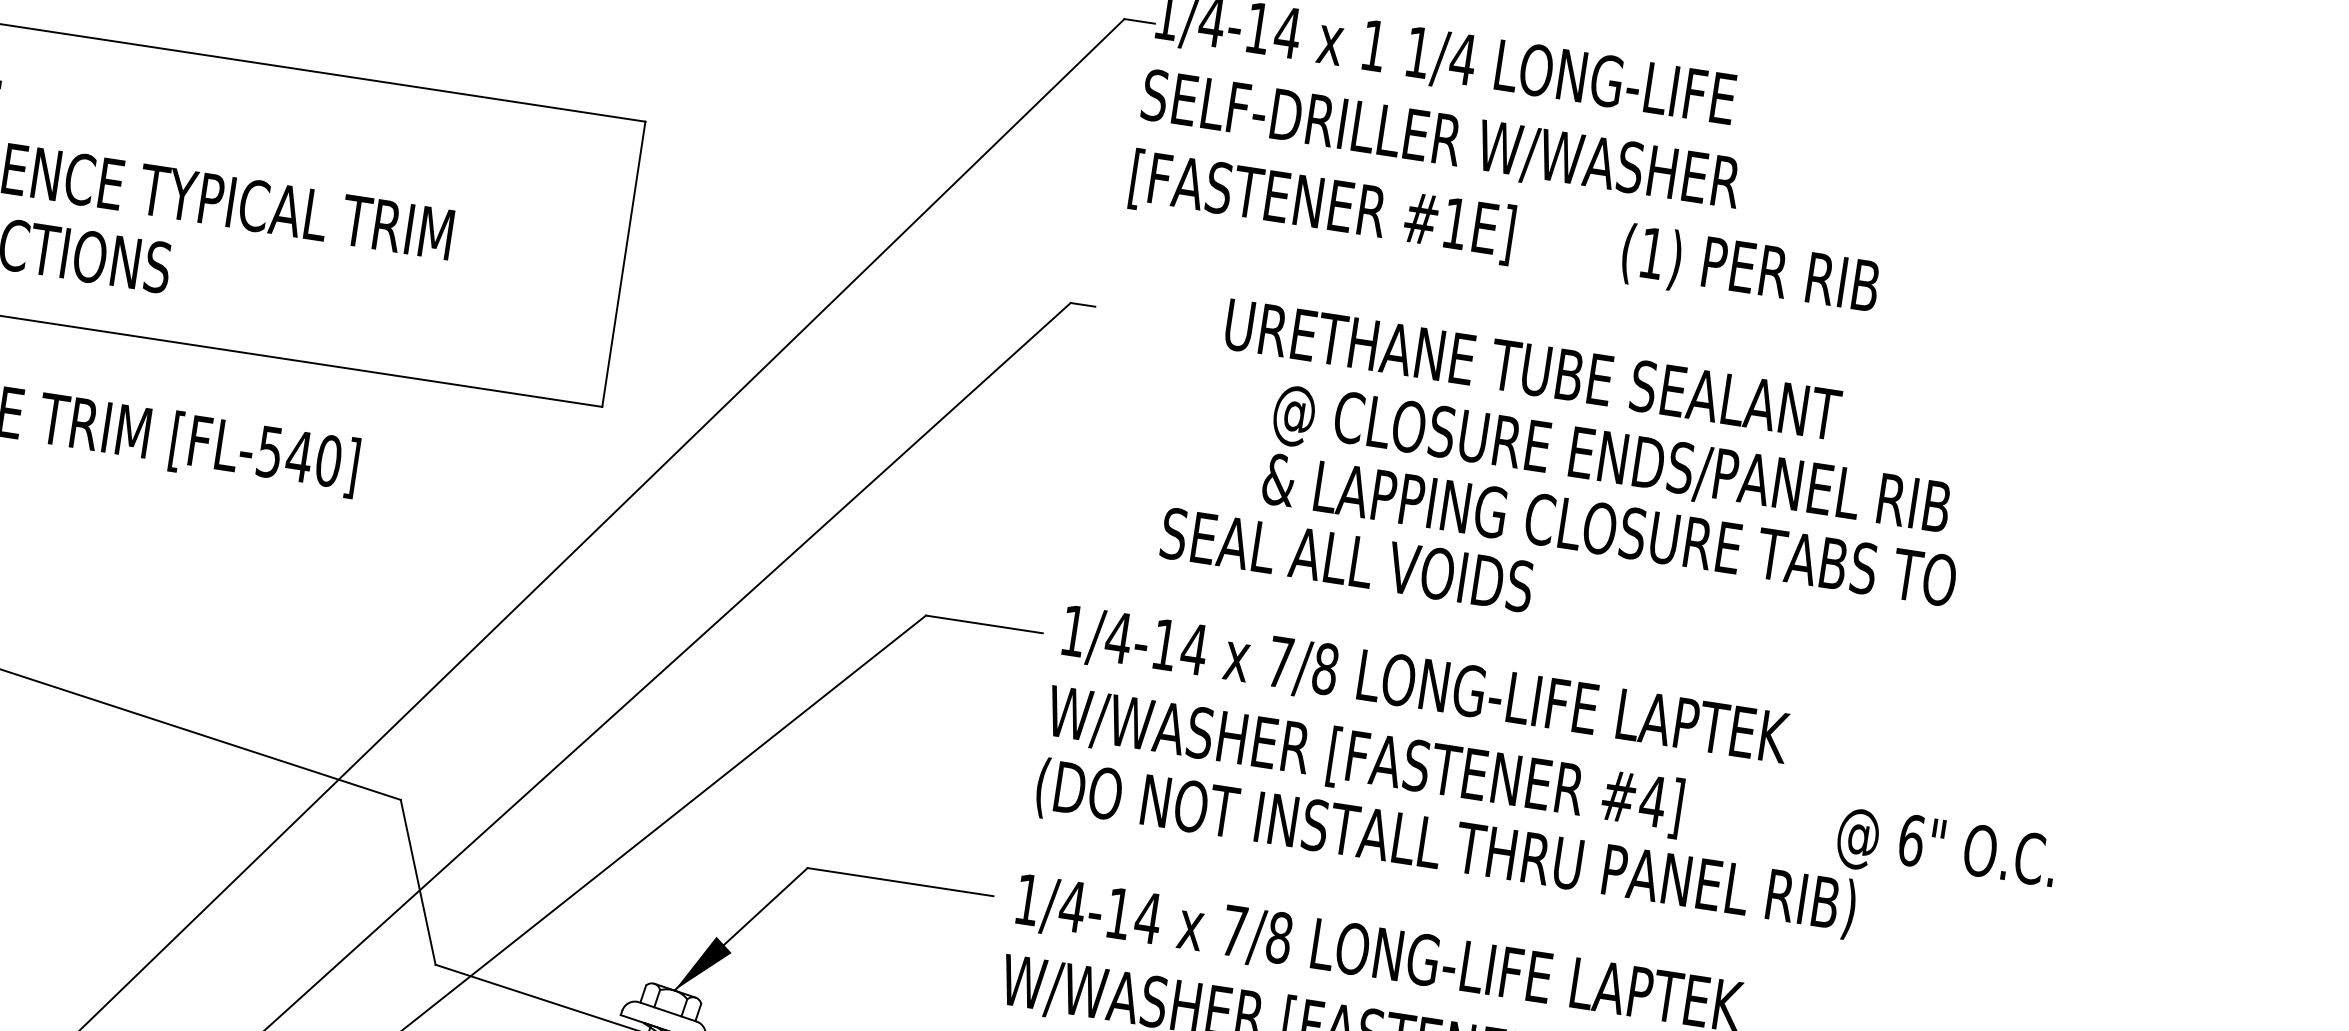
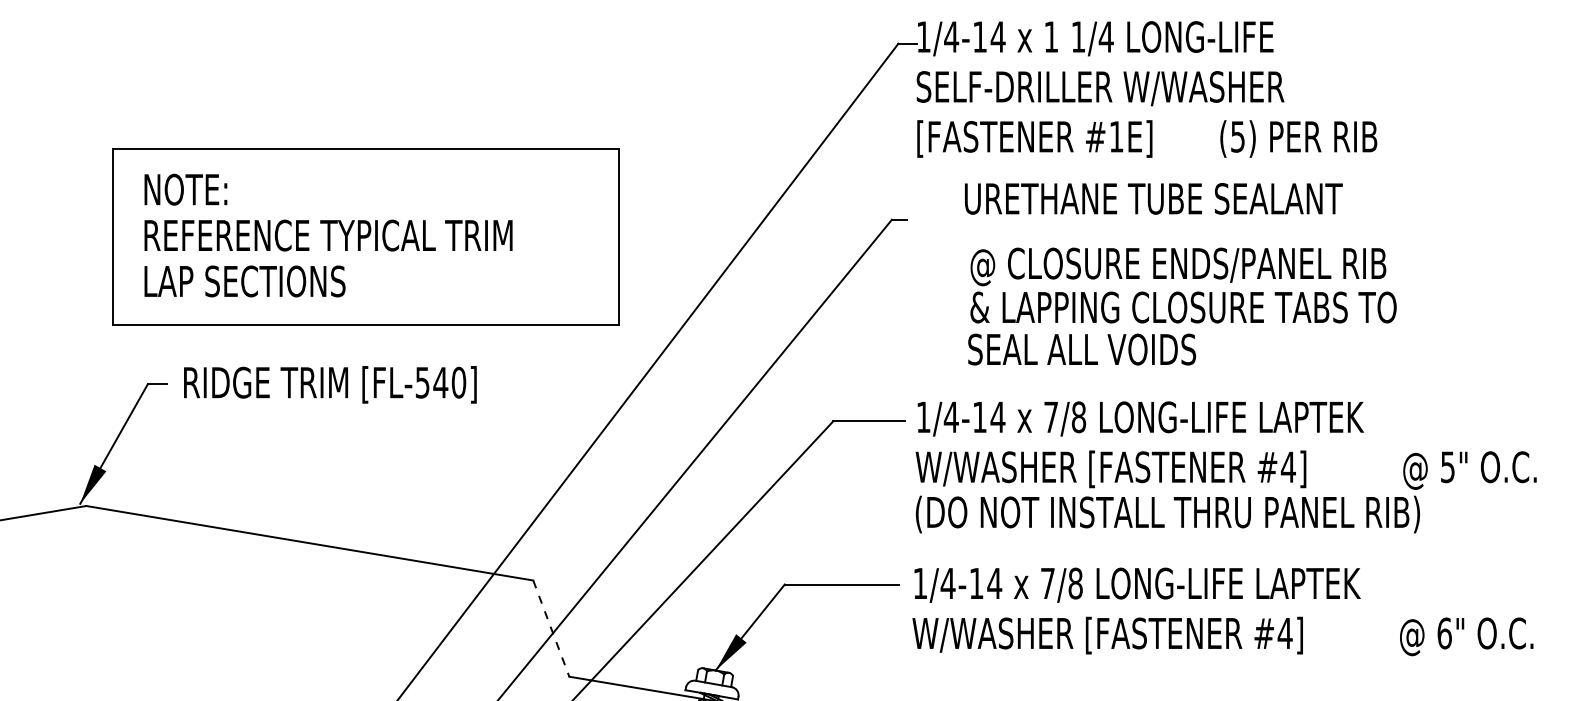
text: (1651, 252) -> (1237, 136), (1) -> (5)
text: (1532, 369) -> (1153, 198), moved
text: (1614, 494) -> (1183, 285), moved
text: (1912, 841) -> (1448, 467), 6" -> 5"
line: (418, 883) -> (551, 629), solid -> dashed

